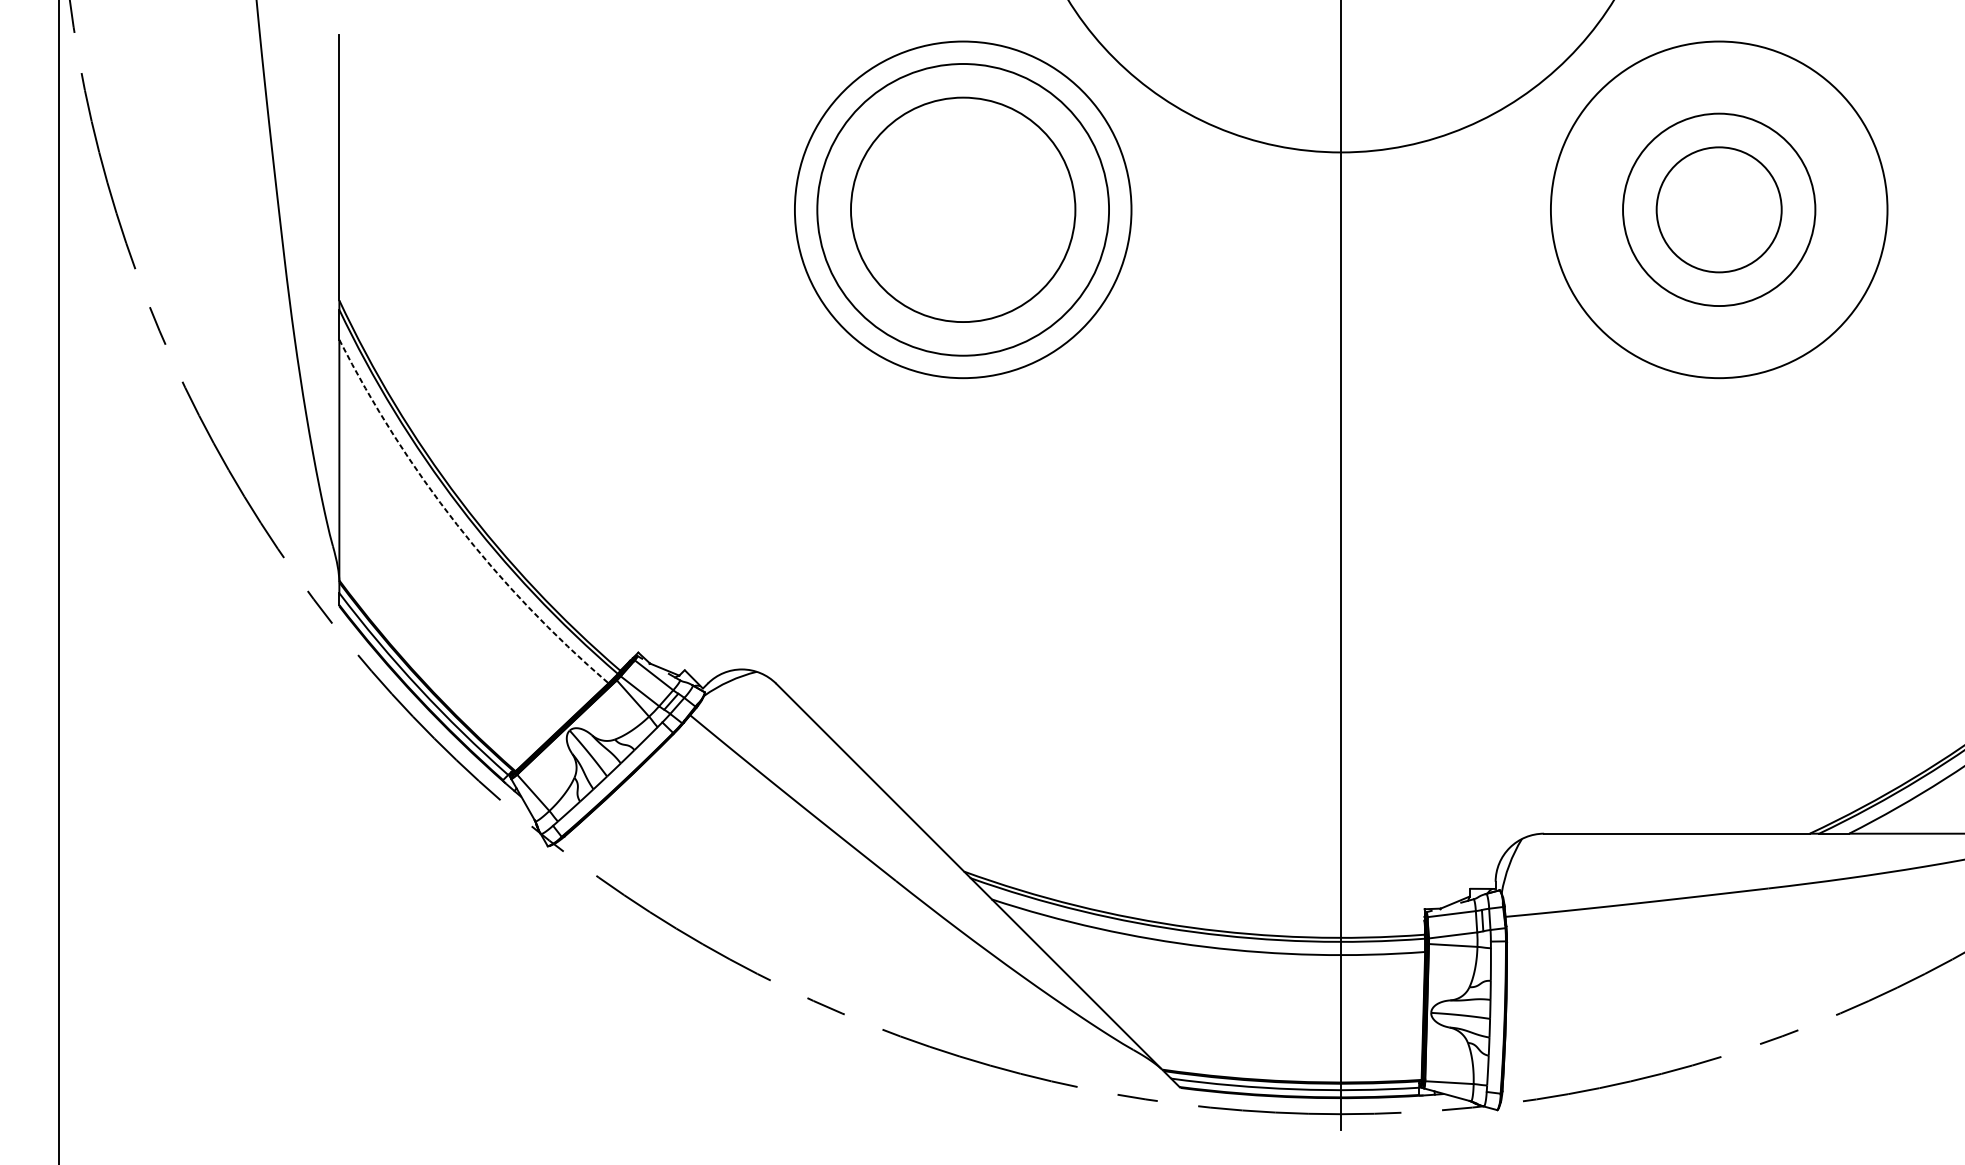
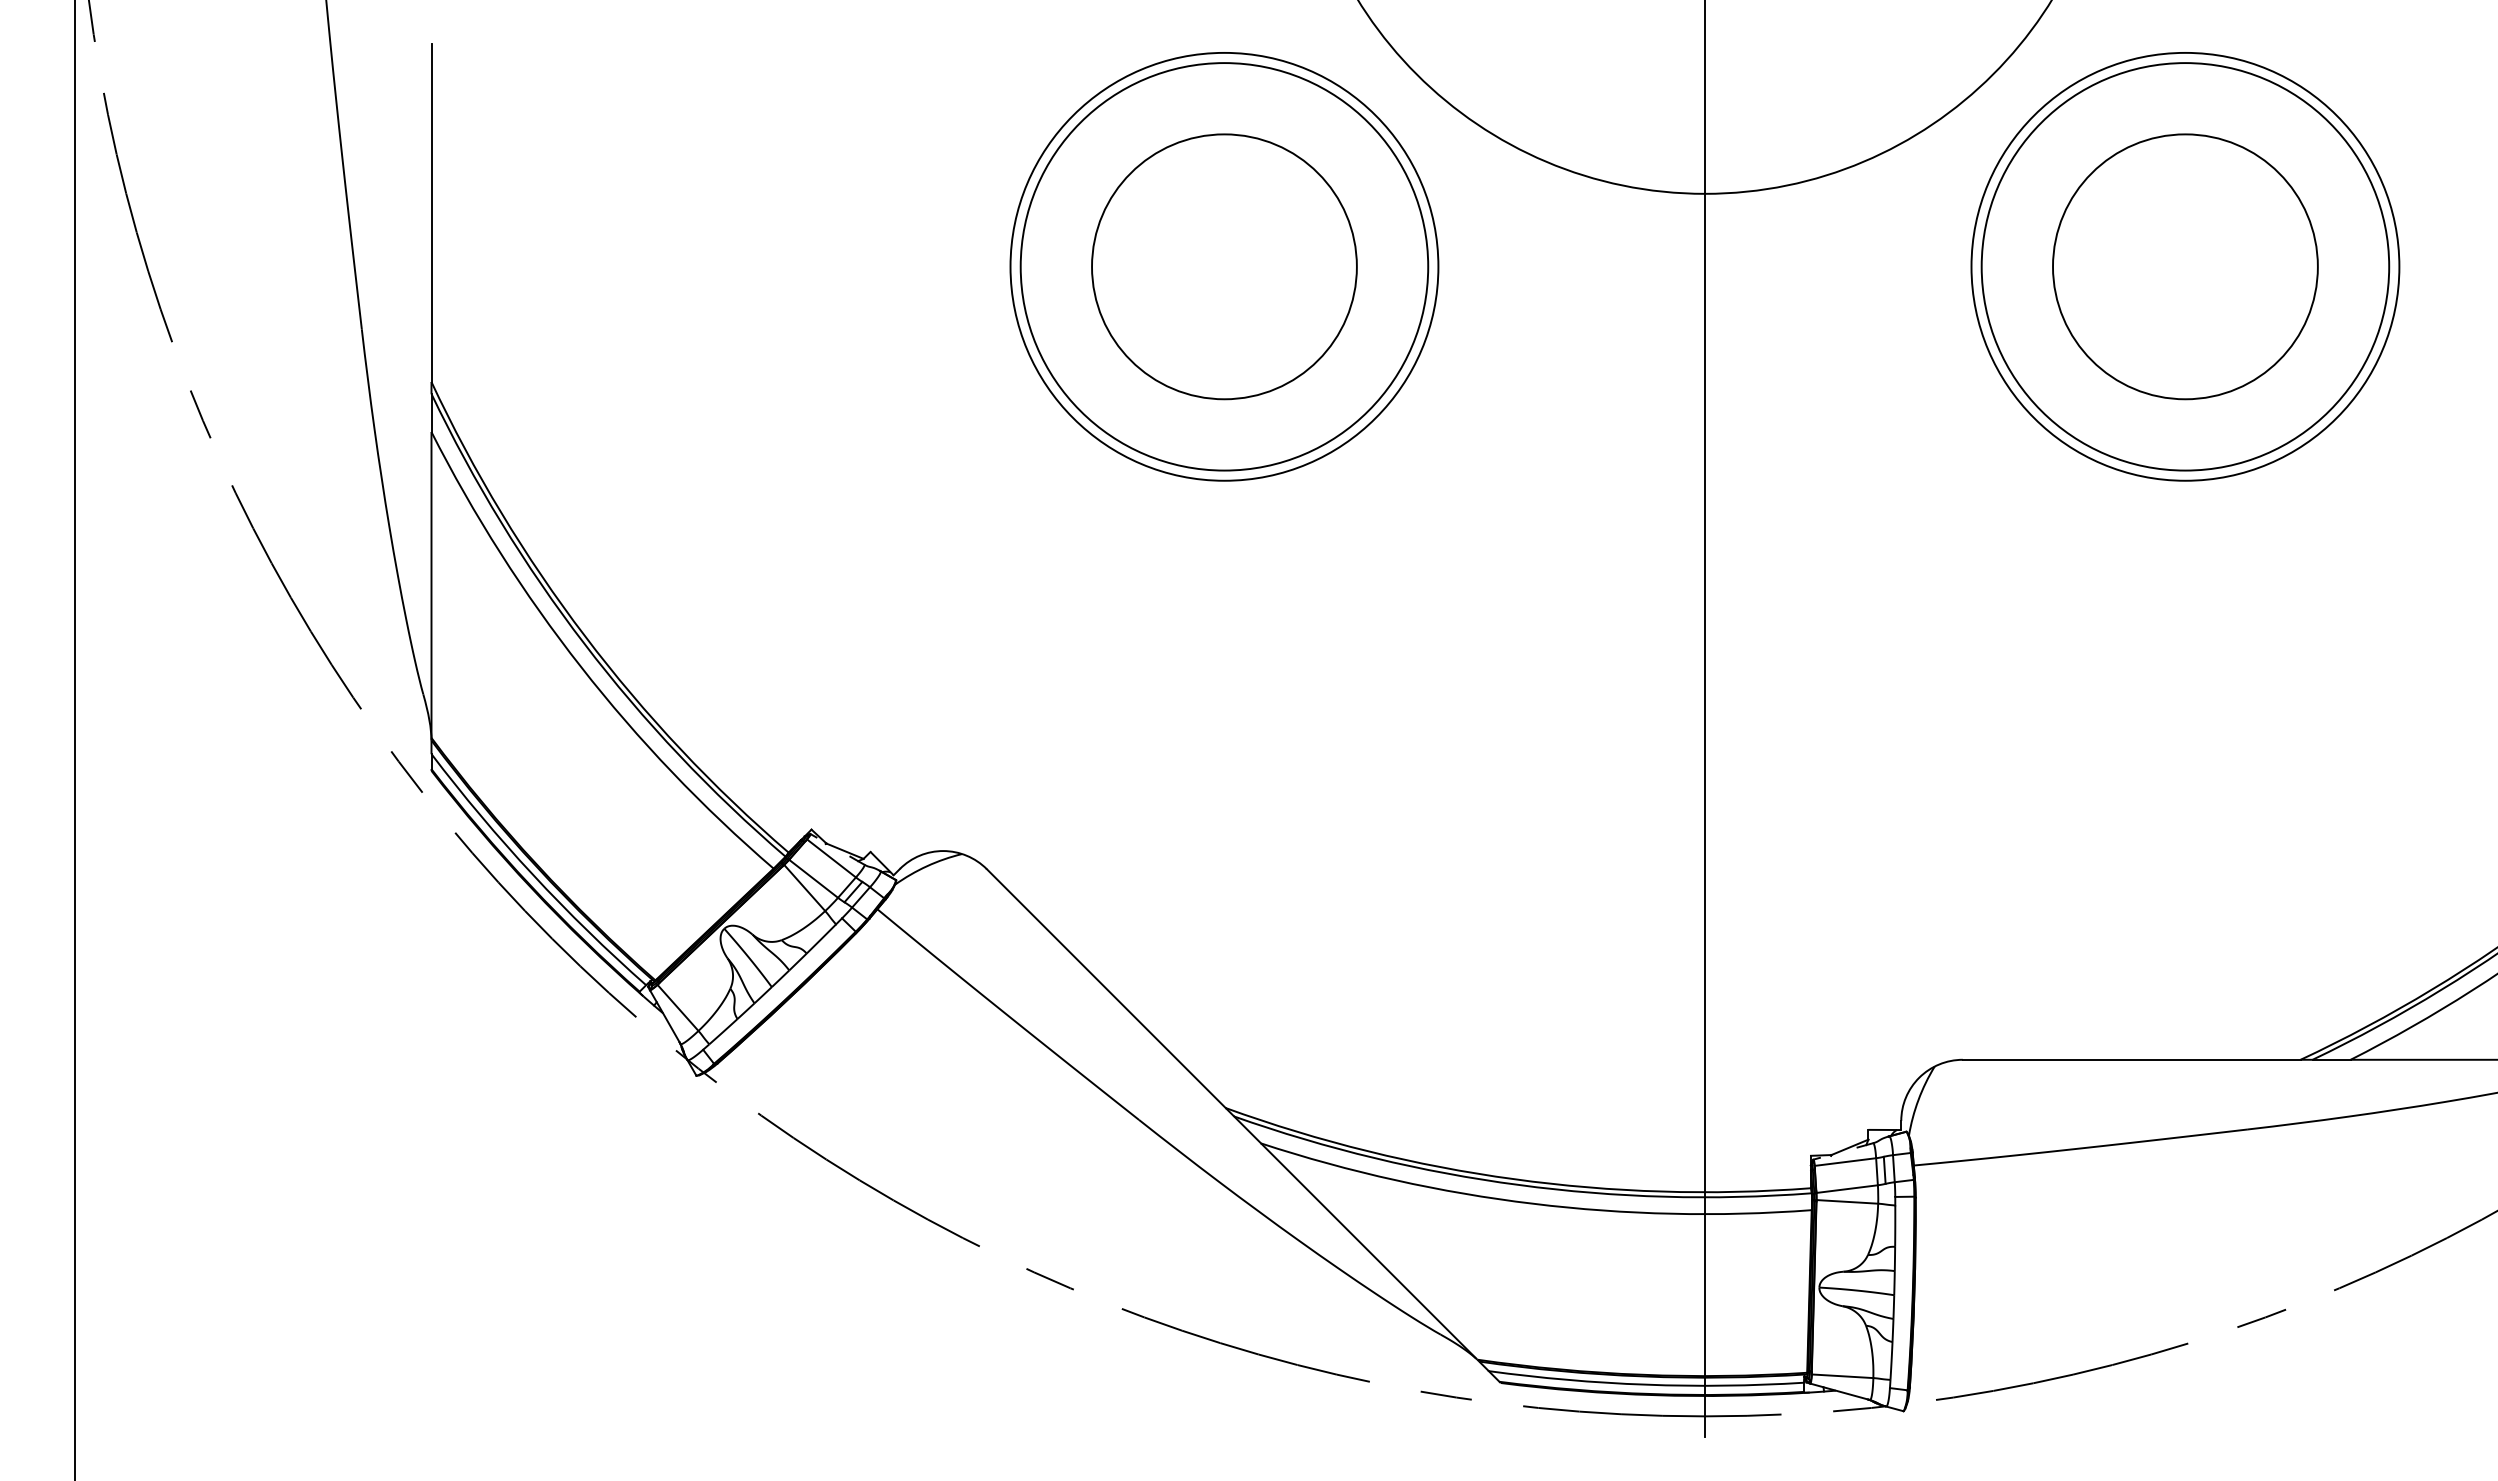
circle: (963, 209) -> (1224, 266), size x0.71
circle: (963, 209) -> (1224, 266), size x1.43
circle: (1719, 209) -> (2185, 266), size x1.67
circle: (1719, 209) -> (2185, 266), size x1.67
arc: (457, 525) -> (581, 667), dashed -> solid

